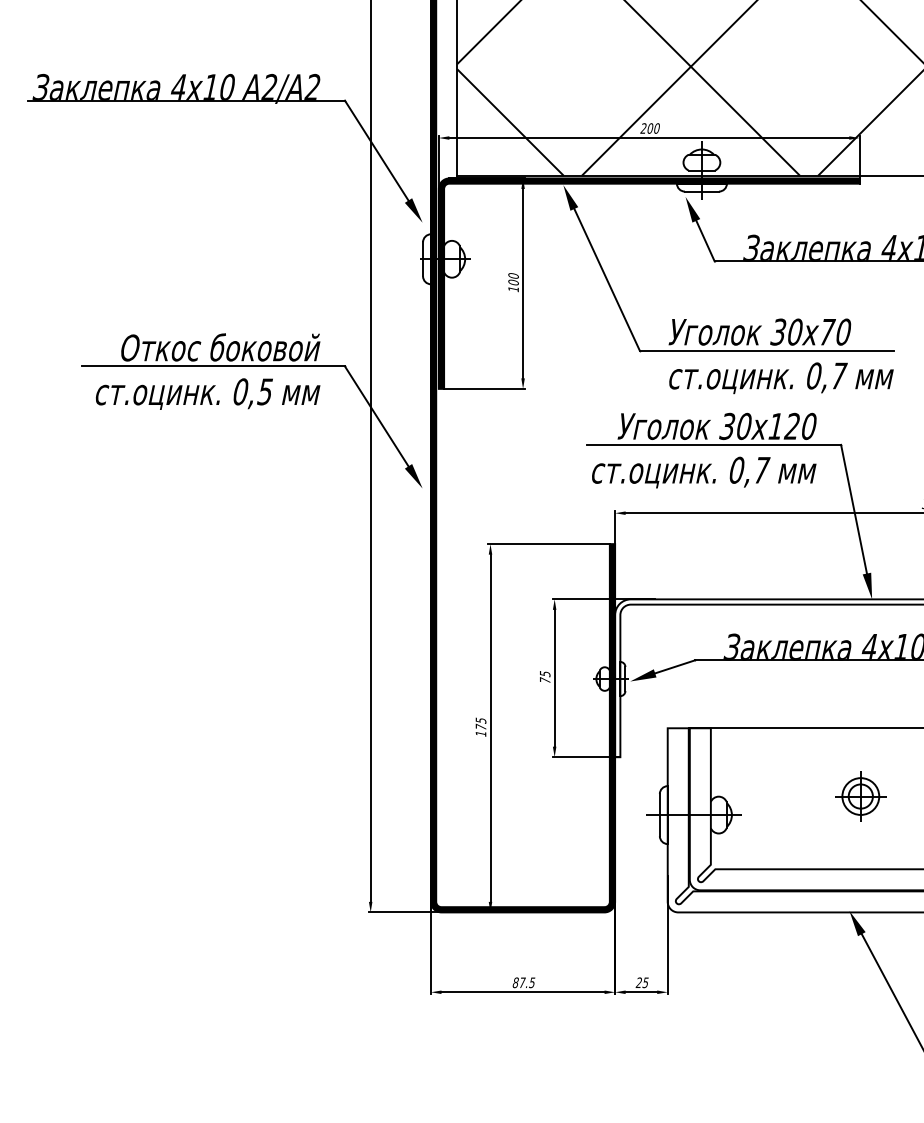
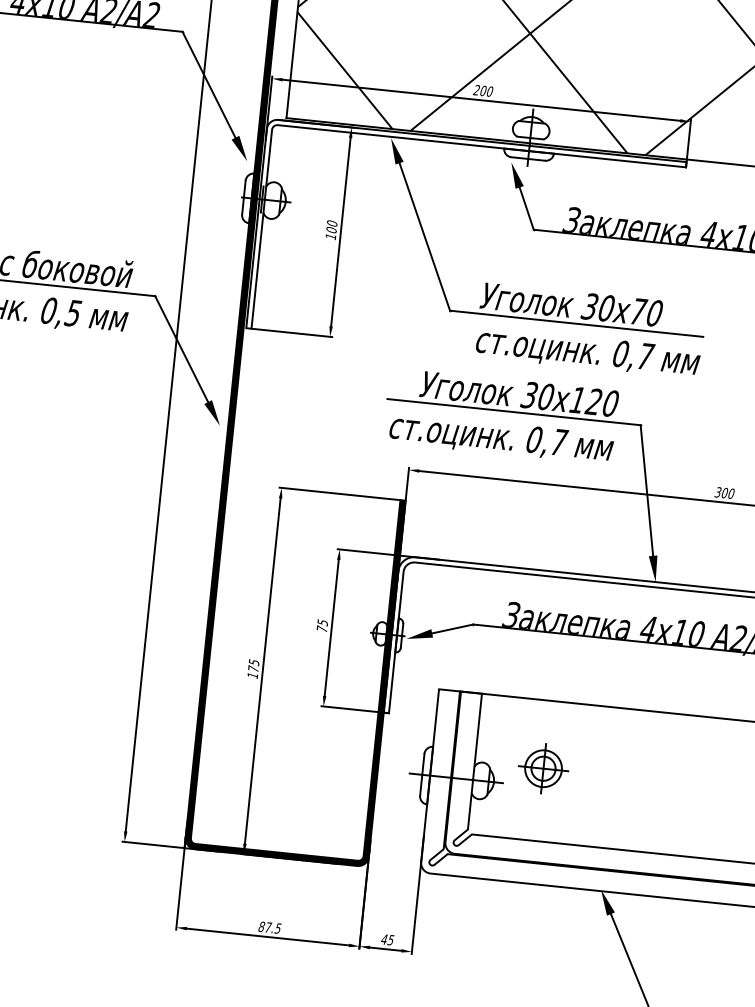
fill: (648, 283) -> (465, 244), removed
part: (860, 796) -> (543, 768), moved
text: (638, 982) -> (383, 939), 25 -> 45

